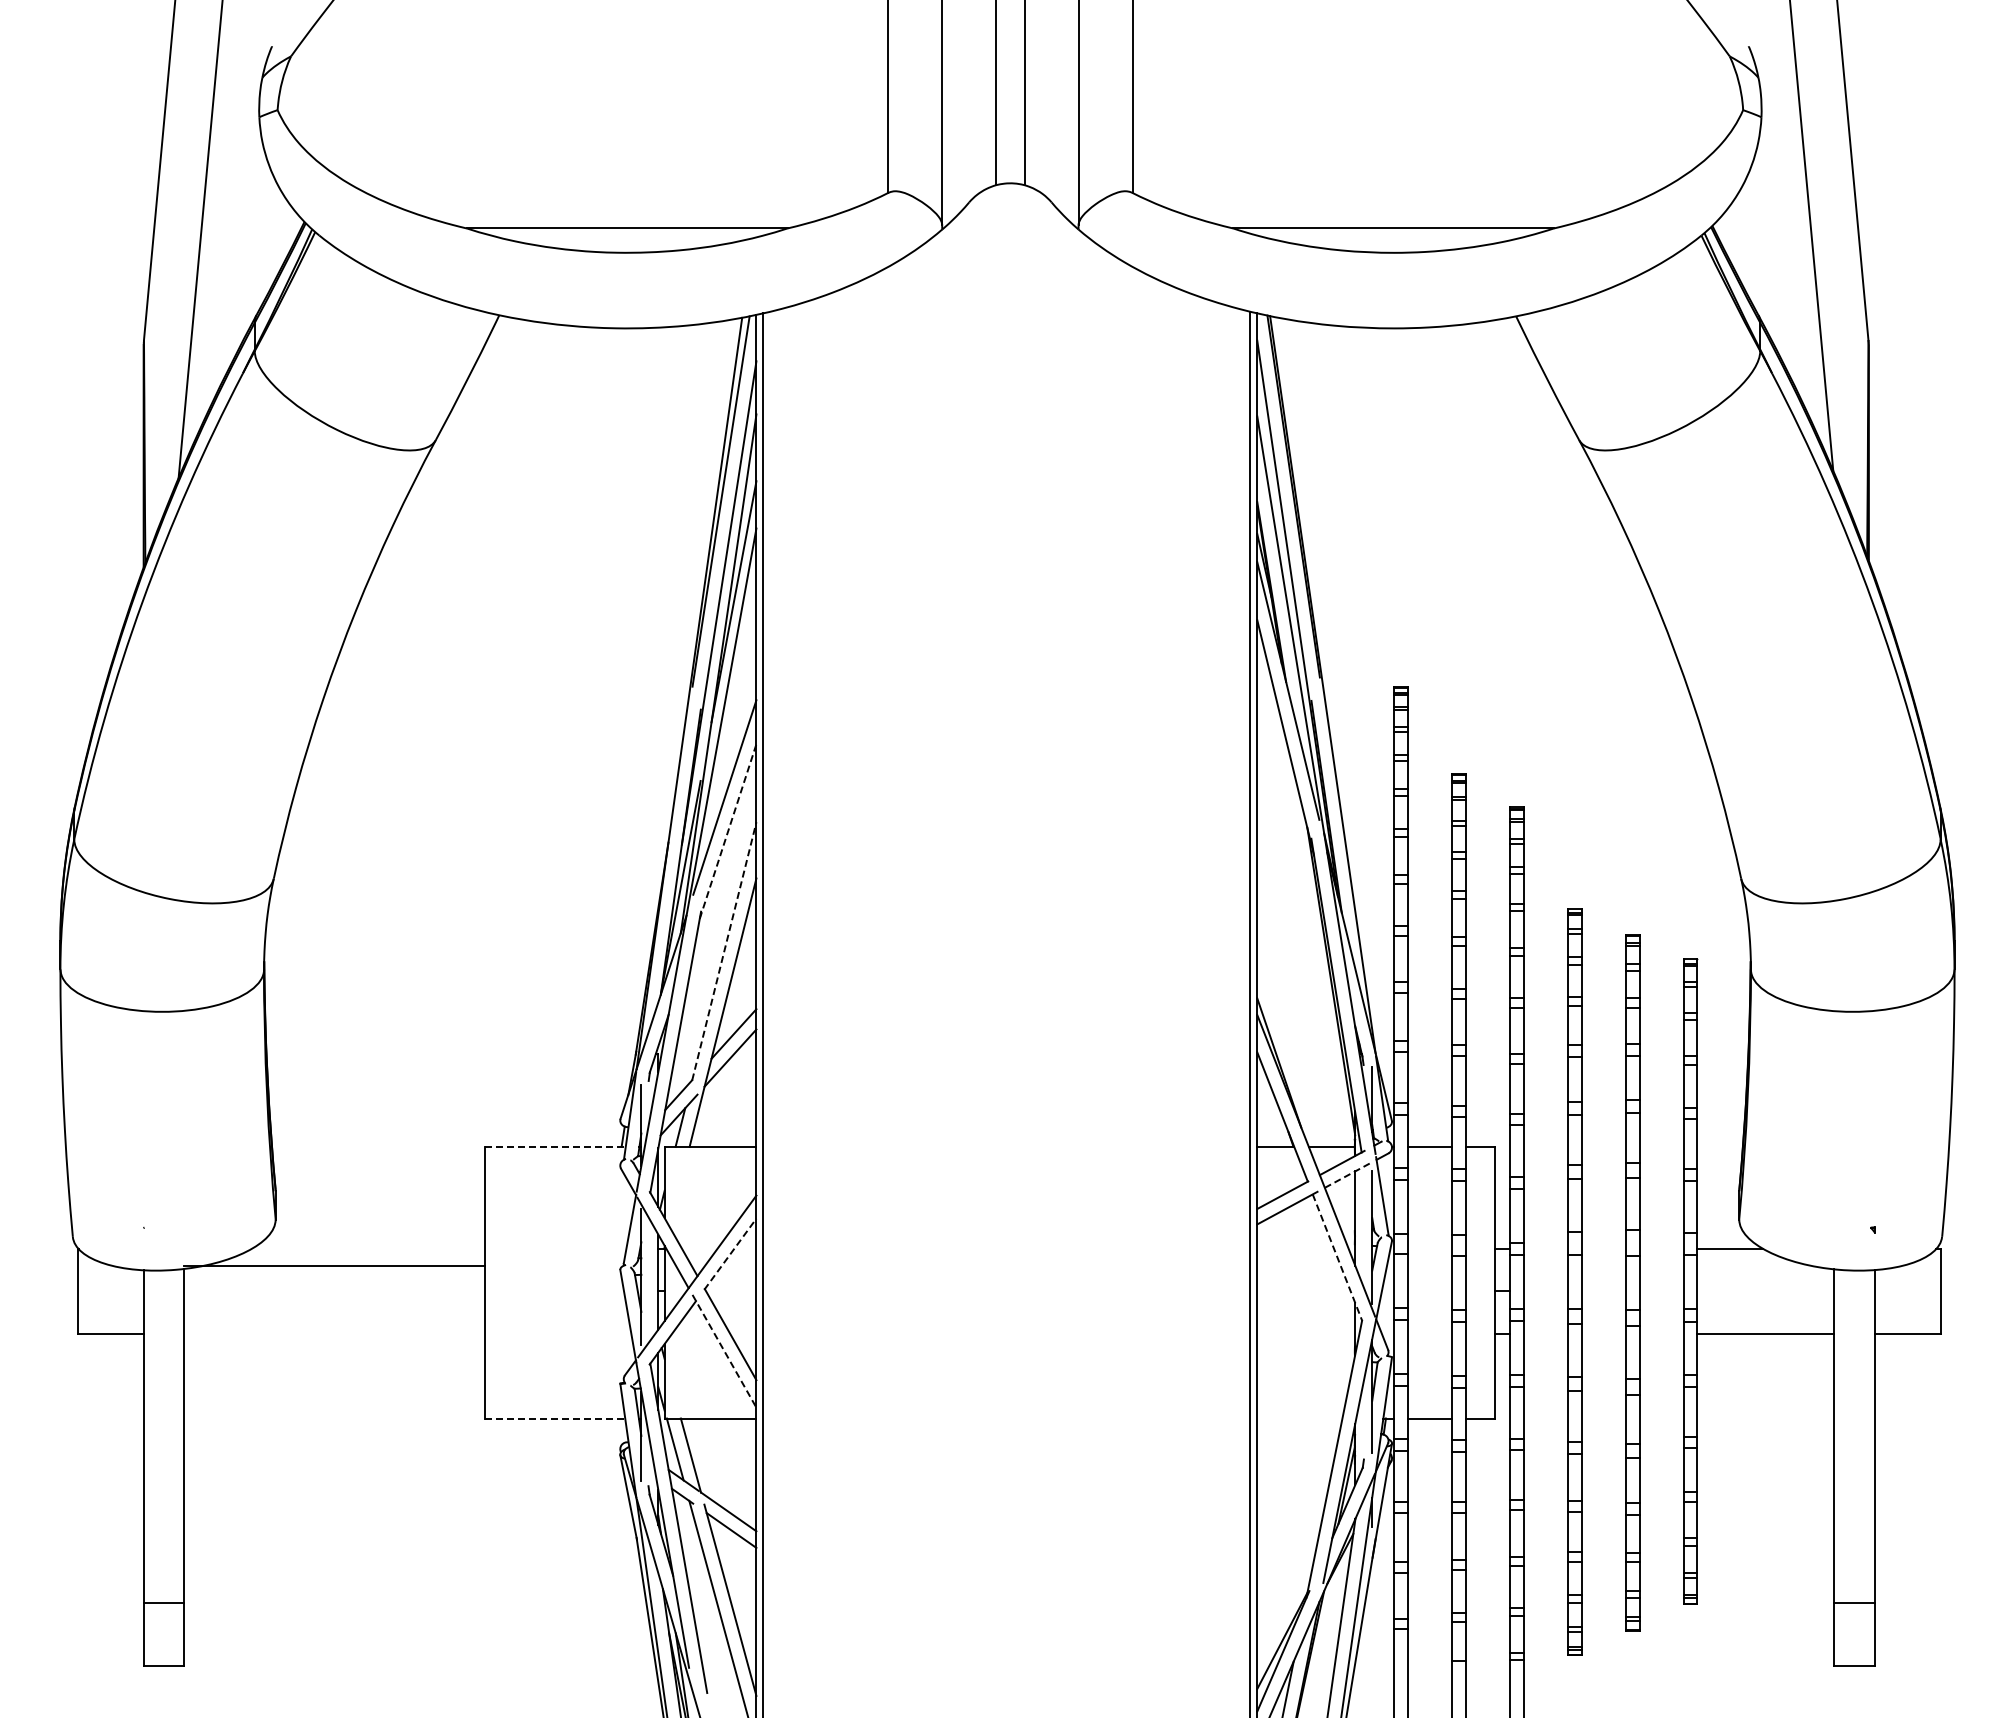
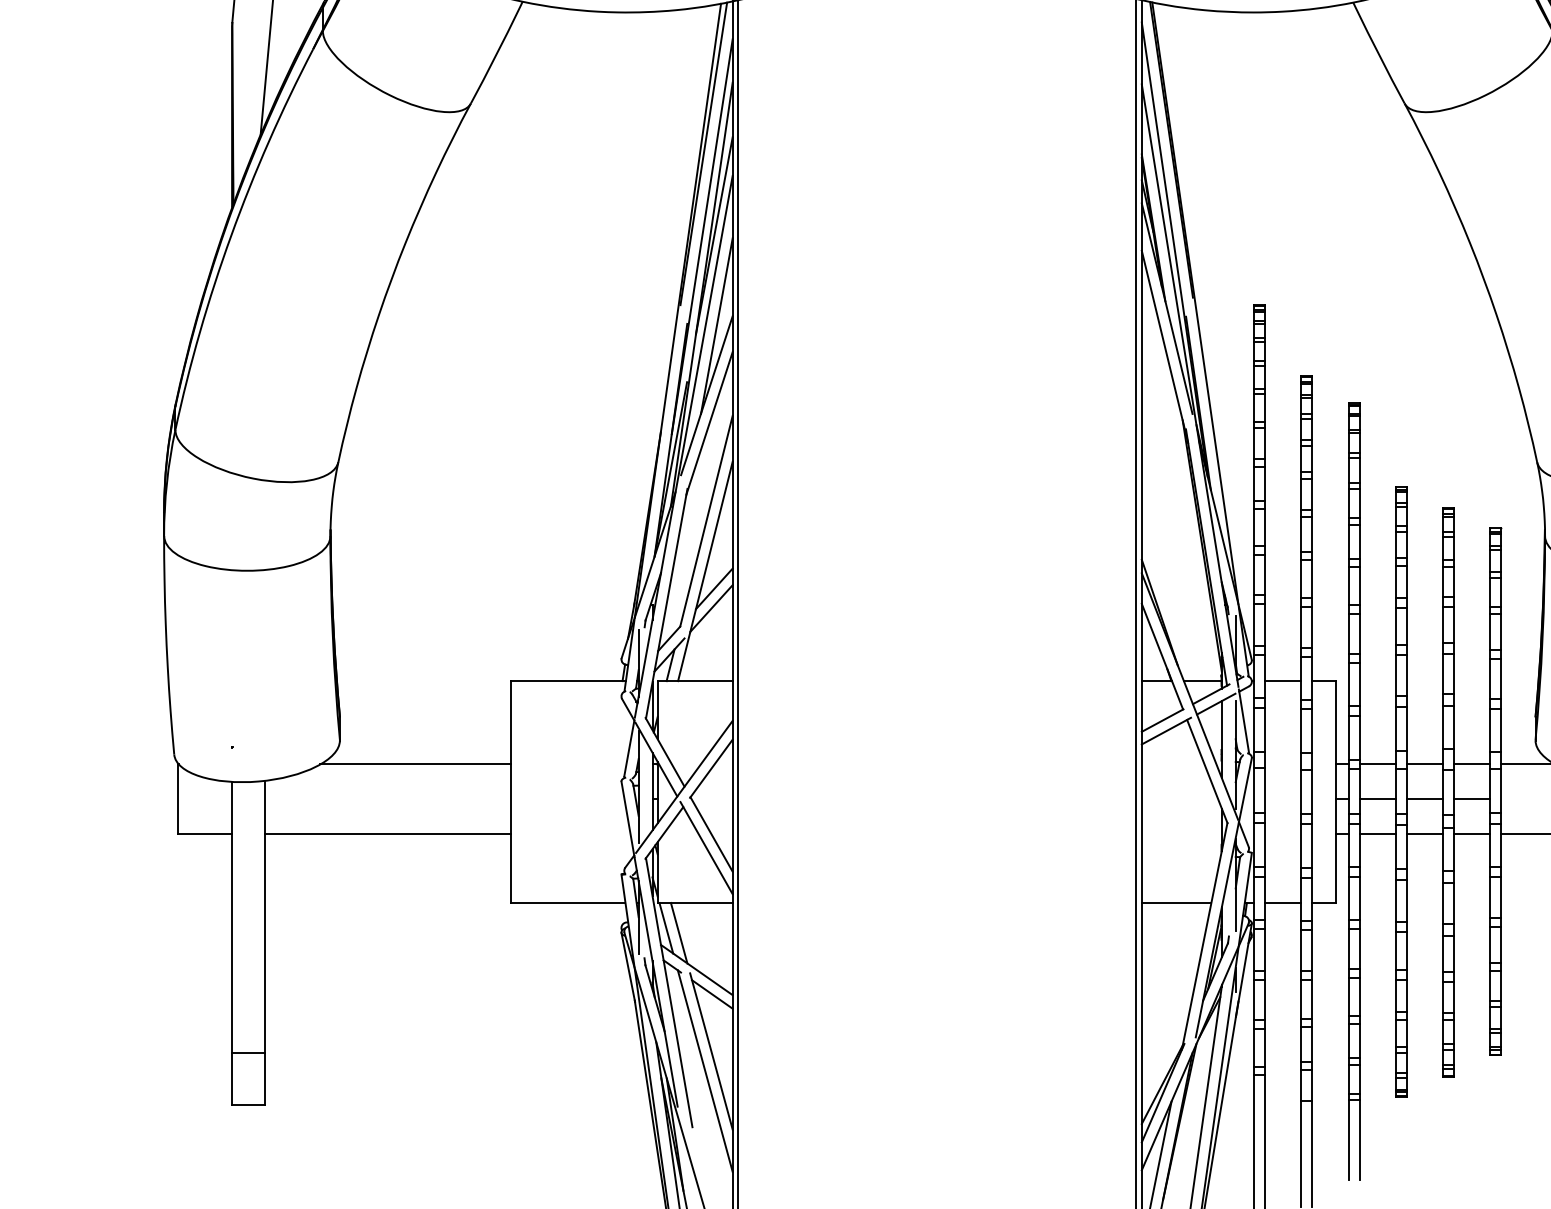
line: (736, 711) -> (716, 325), added
line: (728, 831) -> (709, 423), dashed -> solid
line: (724, 951) -> (706, 521), dashed -> solid
line: (555, 1146) -> (568, 680), dashed -> solid
line: (1348, 1175) -> (1216, 704), dashed -> solid
line: (367, 1248) -> (414, 764), added
line: (1545, 1248) -> (1377, 764), added
line: (1603, 1248) -> (1424, 764), added
line: (1661, 1248) -> (1472, 764), added
line: (730, 1253) -> (711, 768), dashed -> solid
line: (1337, 1257) -> (1207, 771), dashed -> solid
line: (334, 1265) -> (387, 833), moved
line: (1545, 1291) -> (1377, 799), added
line: (1603, 1291) -> (1424, 799), added
line: (1661, 1291) -> (1472, 799), added
line: (1545, 1333) -> (1377, 833), added
line: (1603, 1333) -> (1424, 833), added
line: (1661, 1333) -> (1472, 833), added
line: (724, 1351) -> (706, 848), dashed -> solid
line: (555, 1418) -> (568, 902), dashed -> solid
line: (1299, 1418) -> (1176, 902), added

